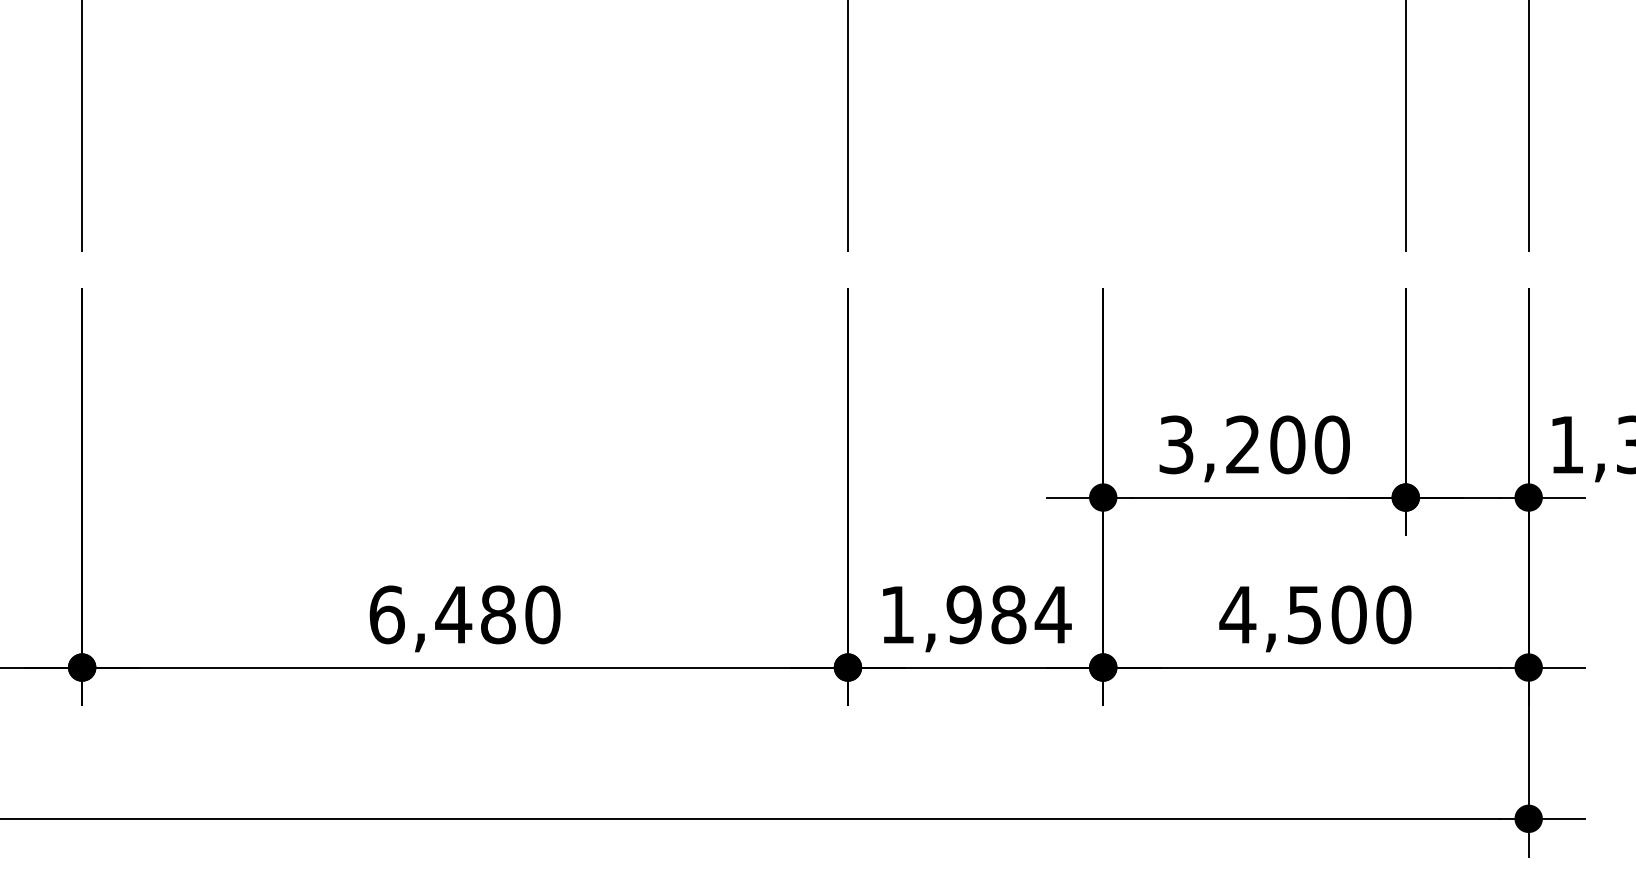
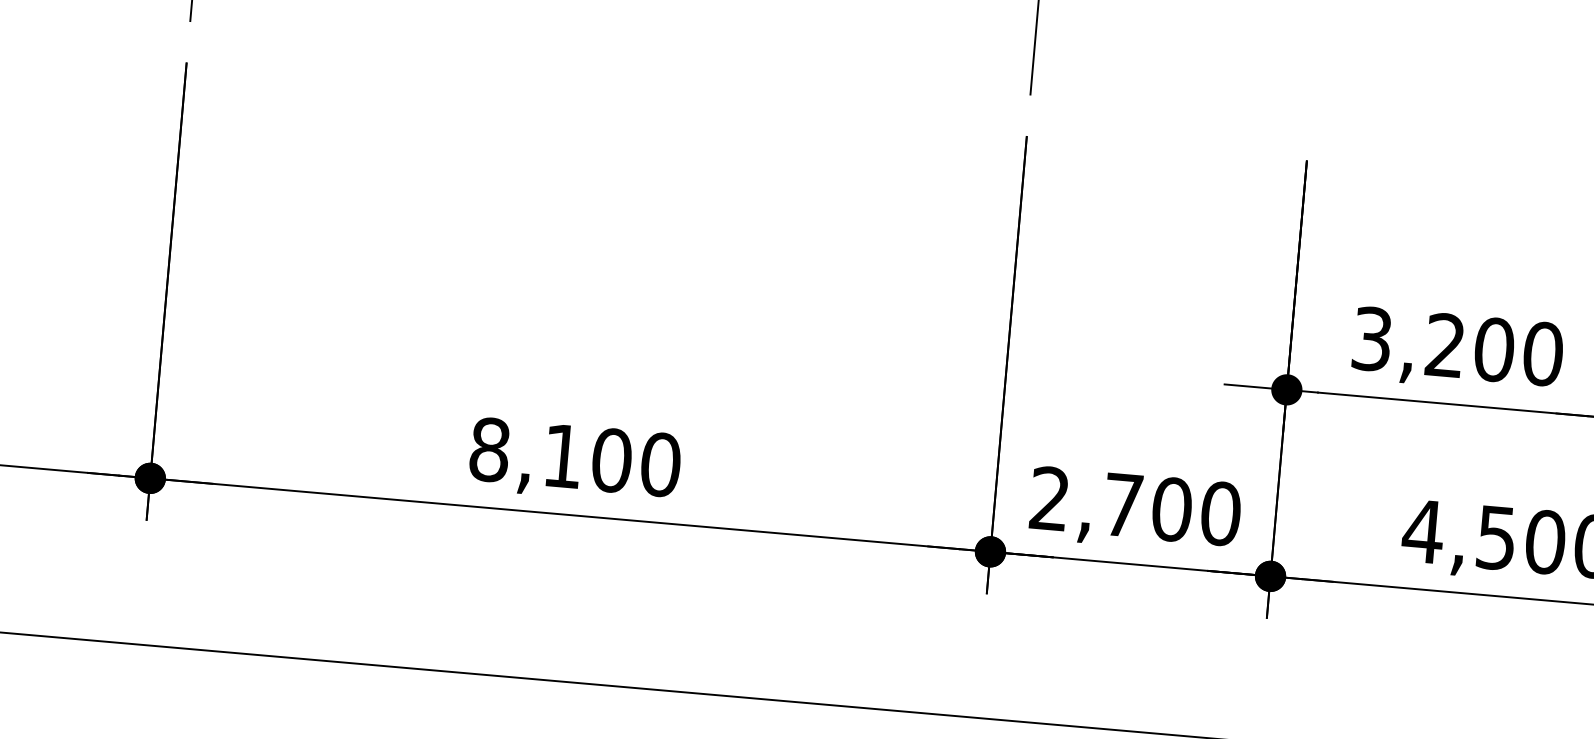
text: (442, 614) -> (550, 454), 6,480 -> 8,100
text: (975, 614) -> (1135, 505), 1,984 -> 2,700

